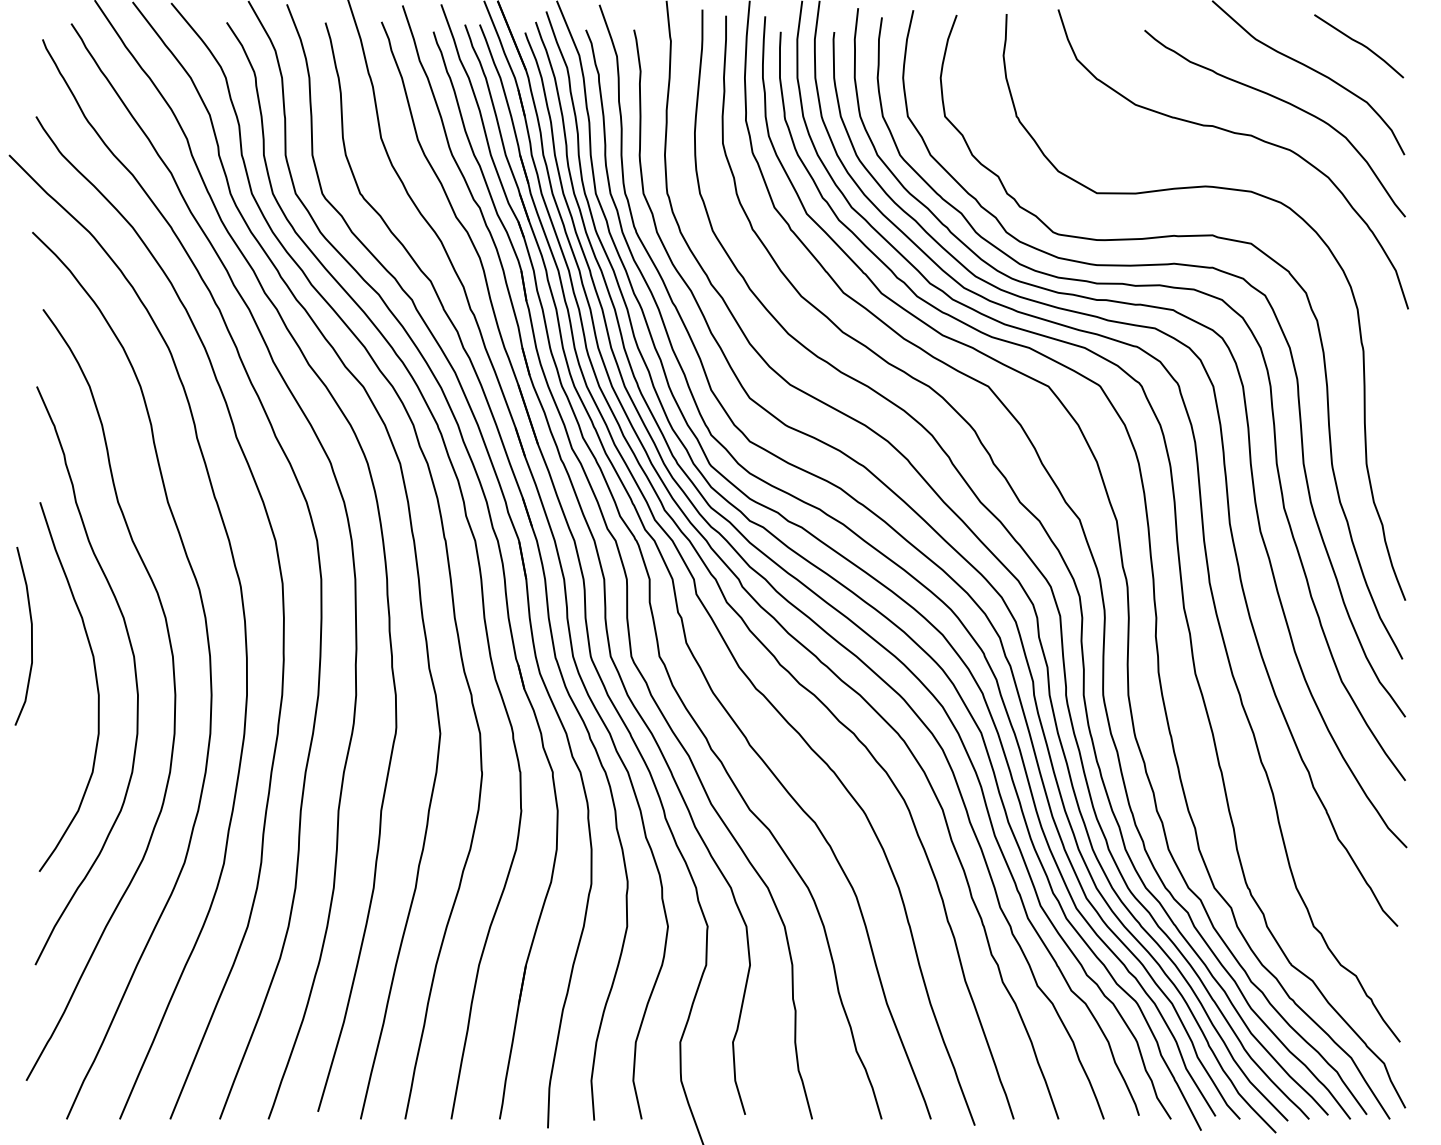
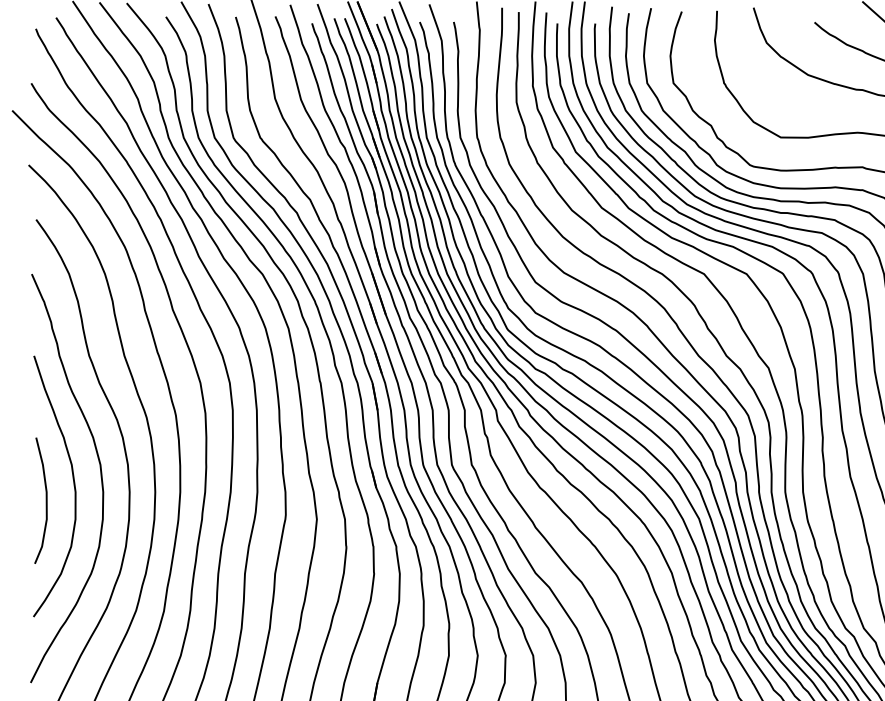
curve: (31, 635) -> (46, 500), moved

